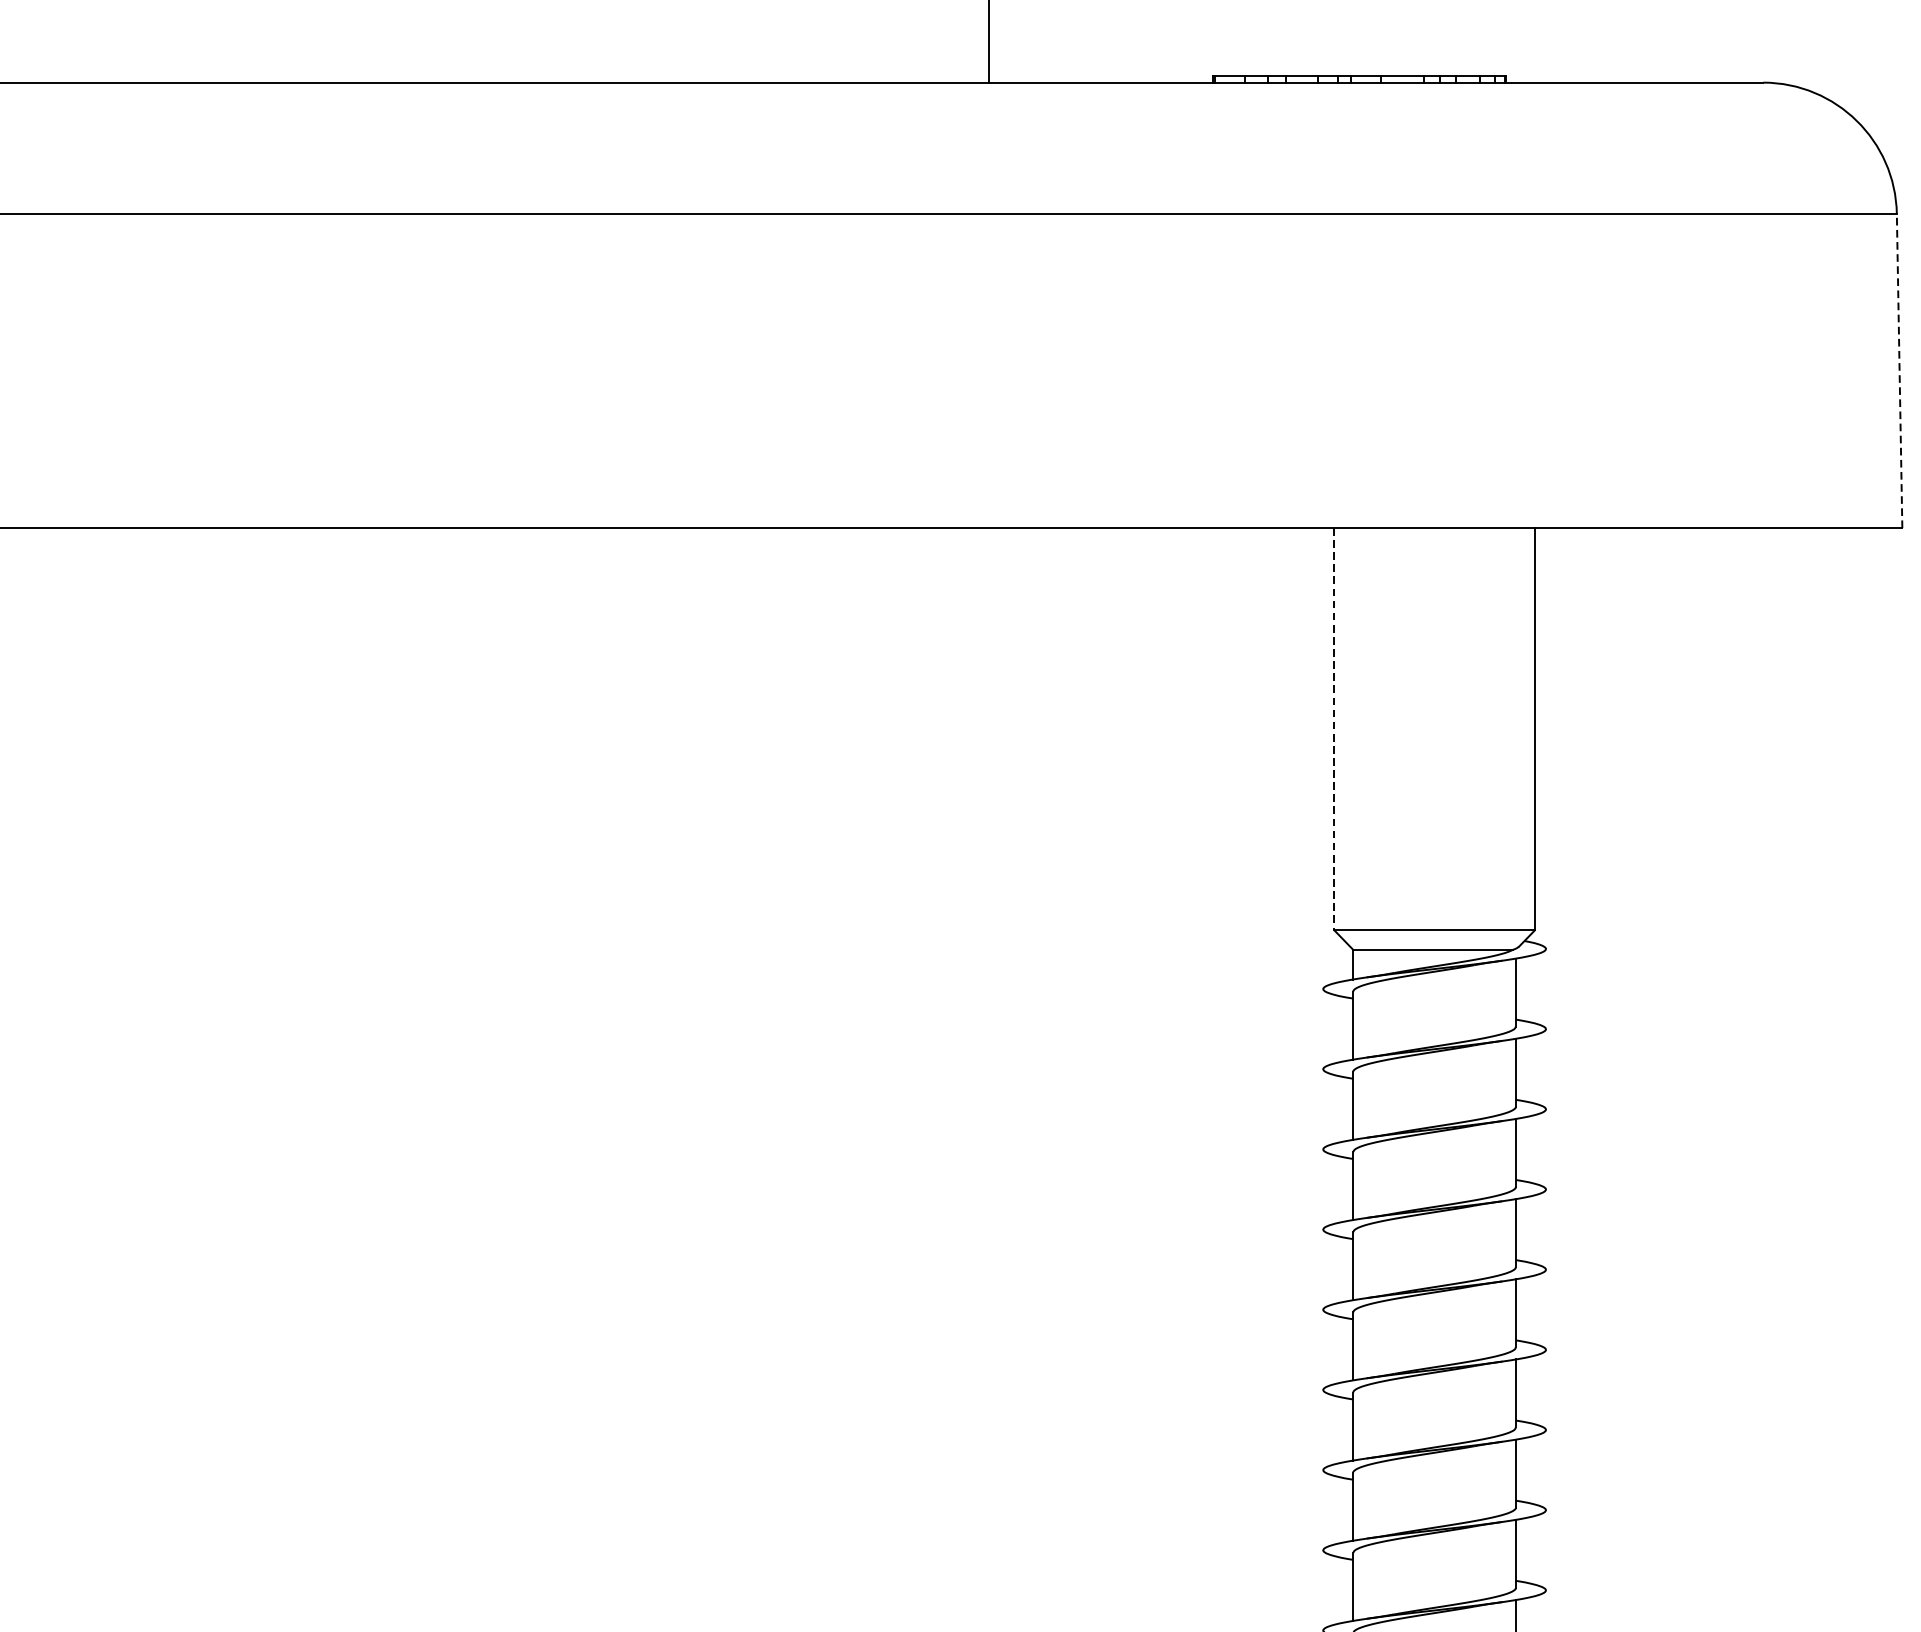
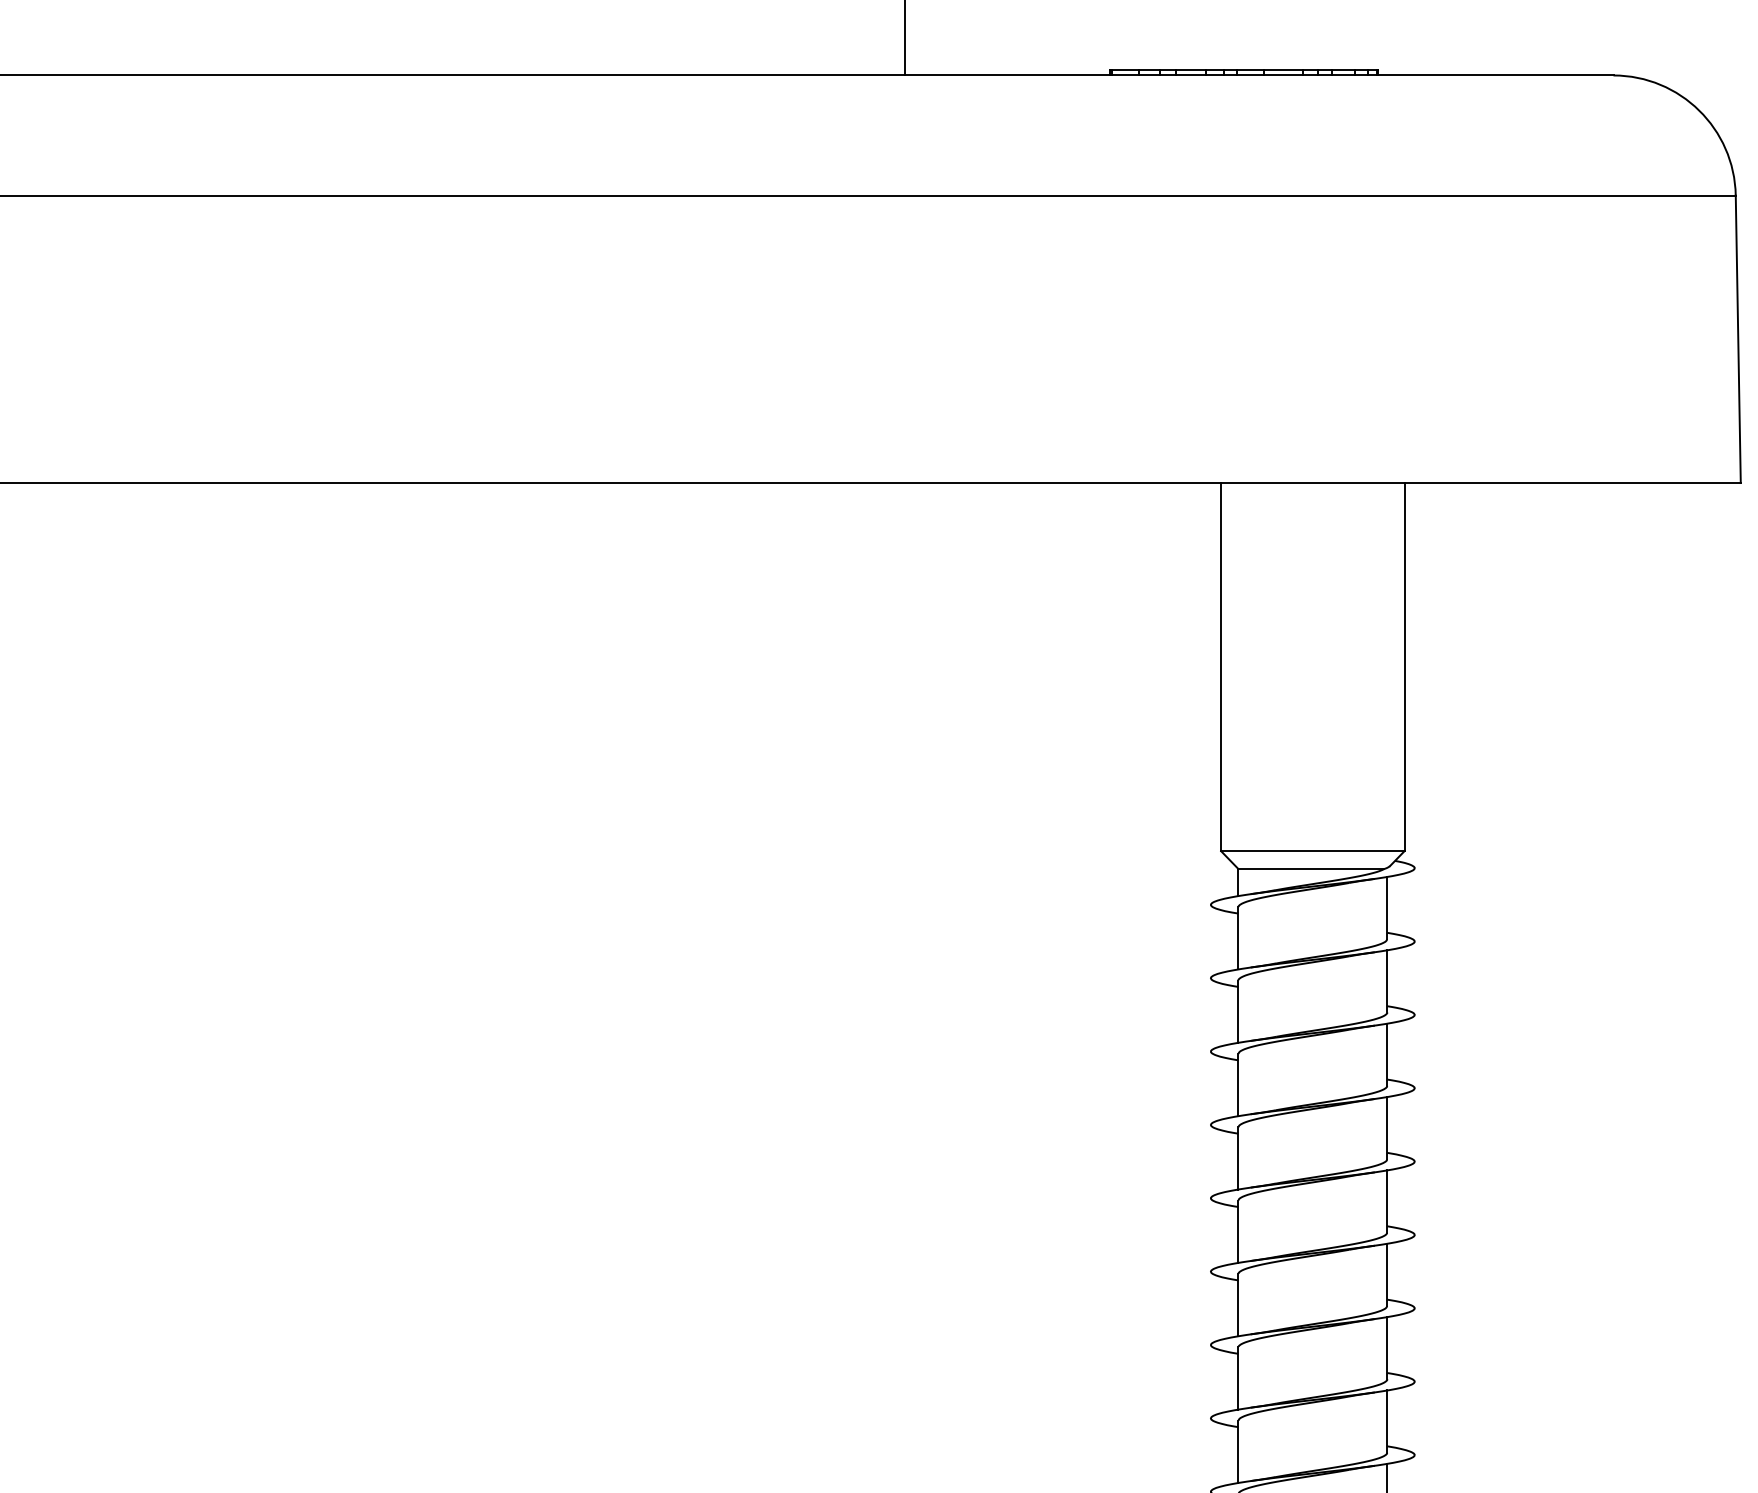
line: (1899, 371) -> (1738, 339), dashed -> solid
line: (1334, 729) -> (1221, 667), dashed -> solid

